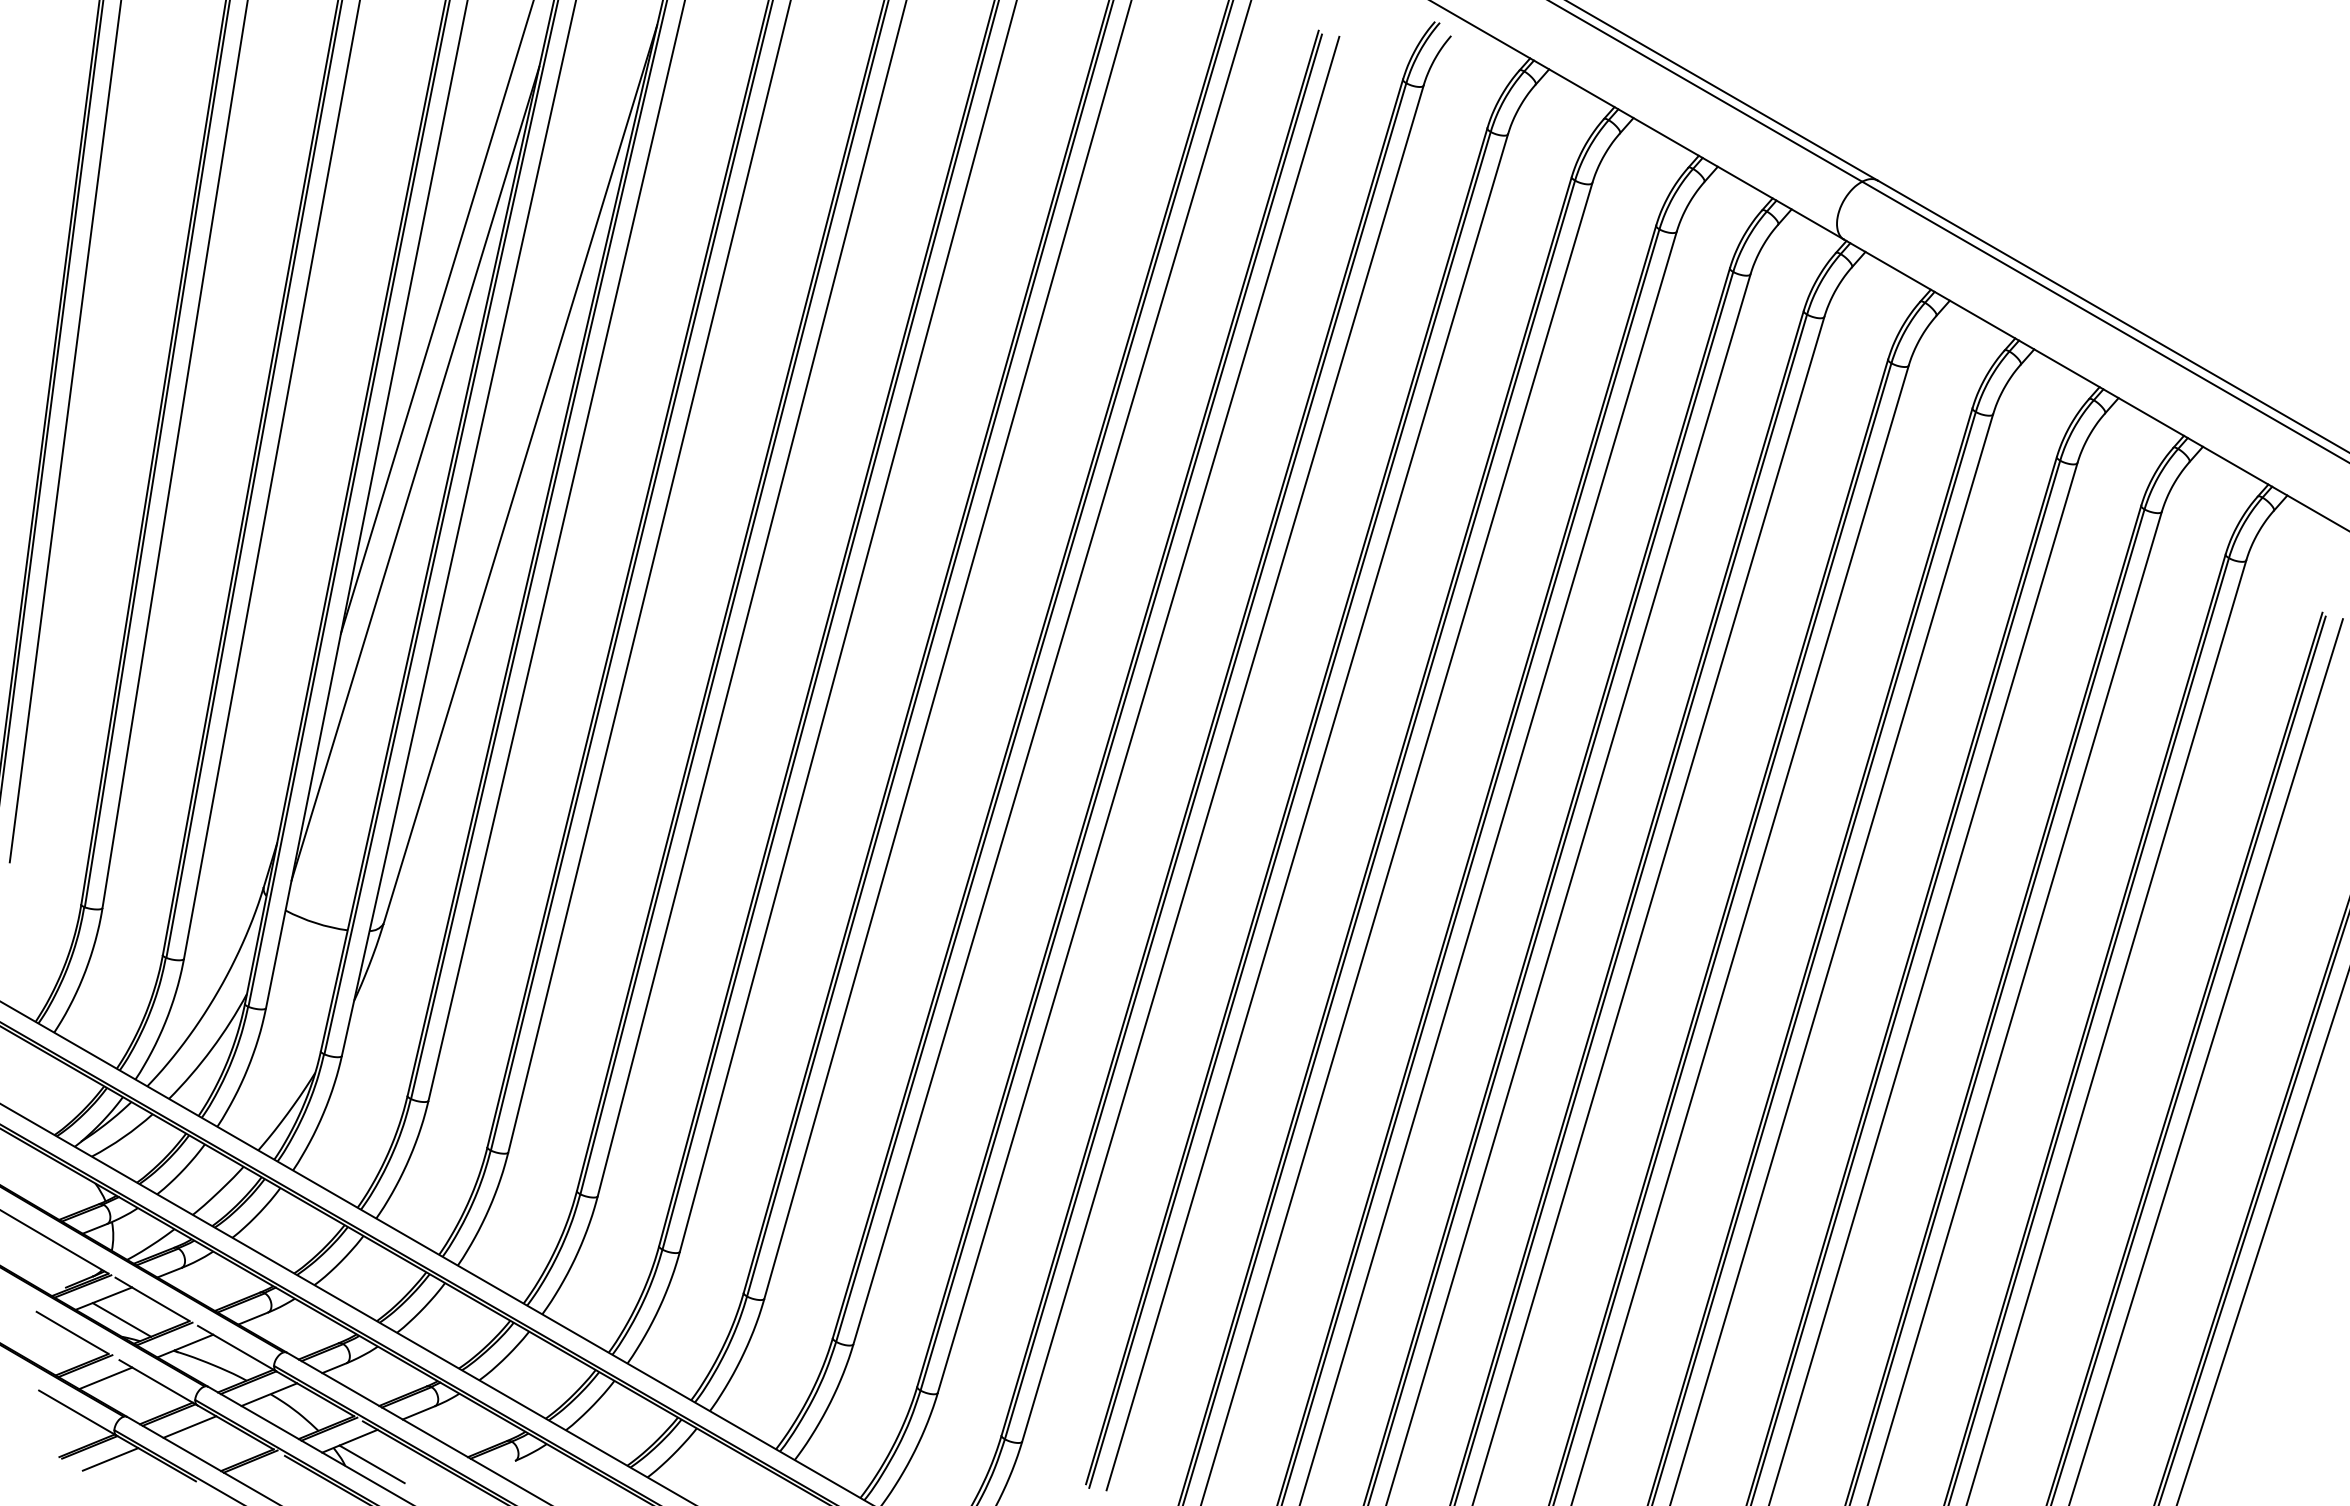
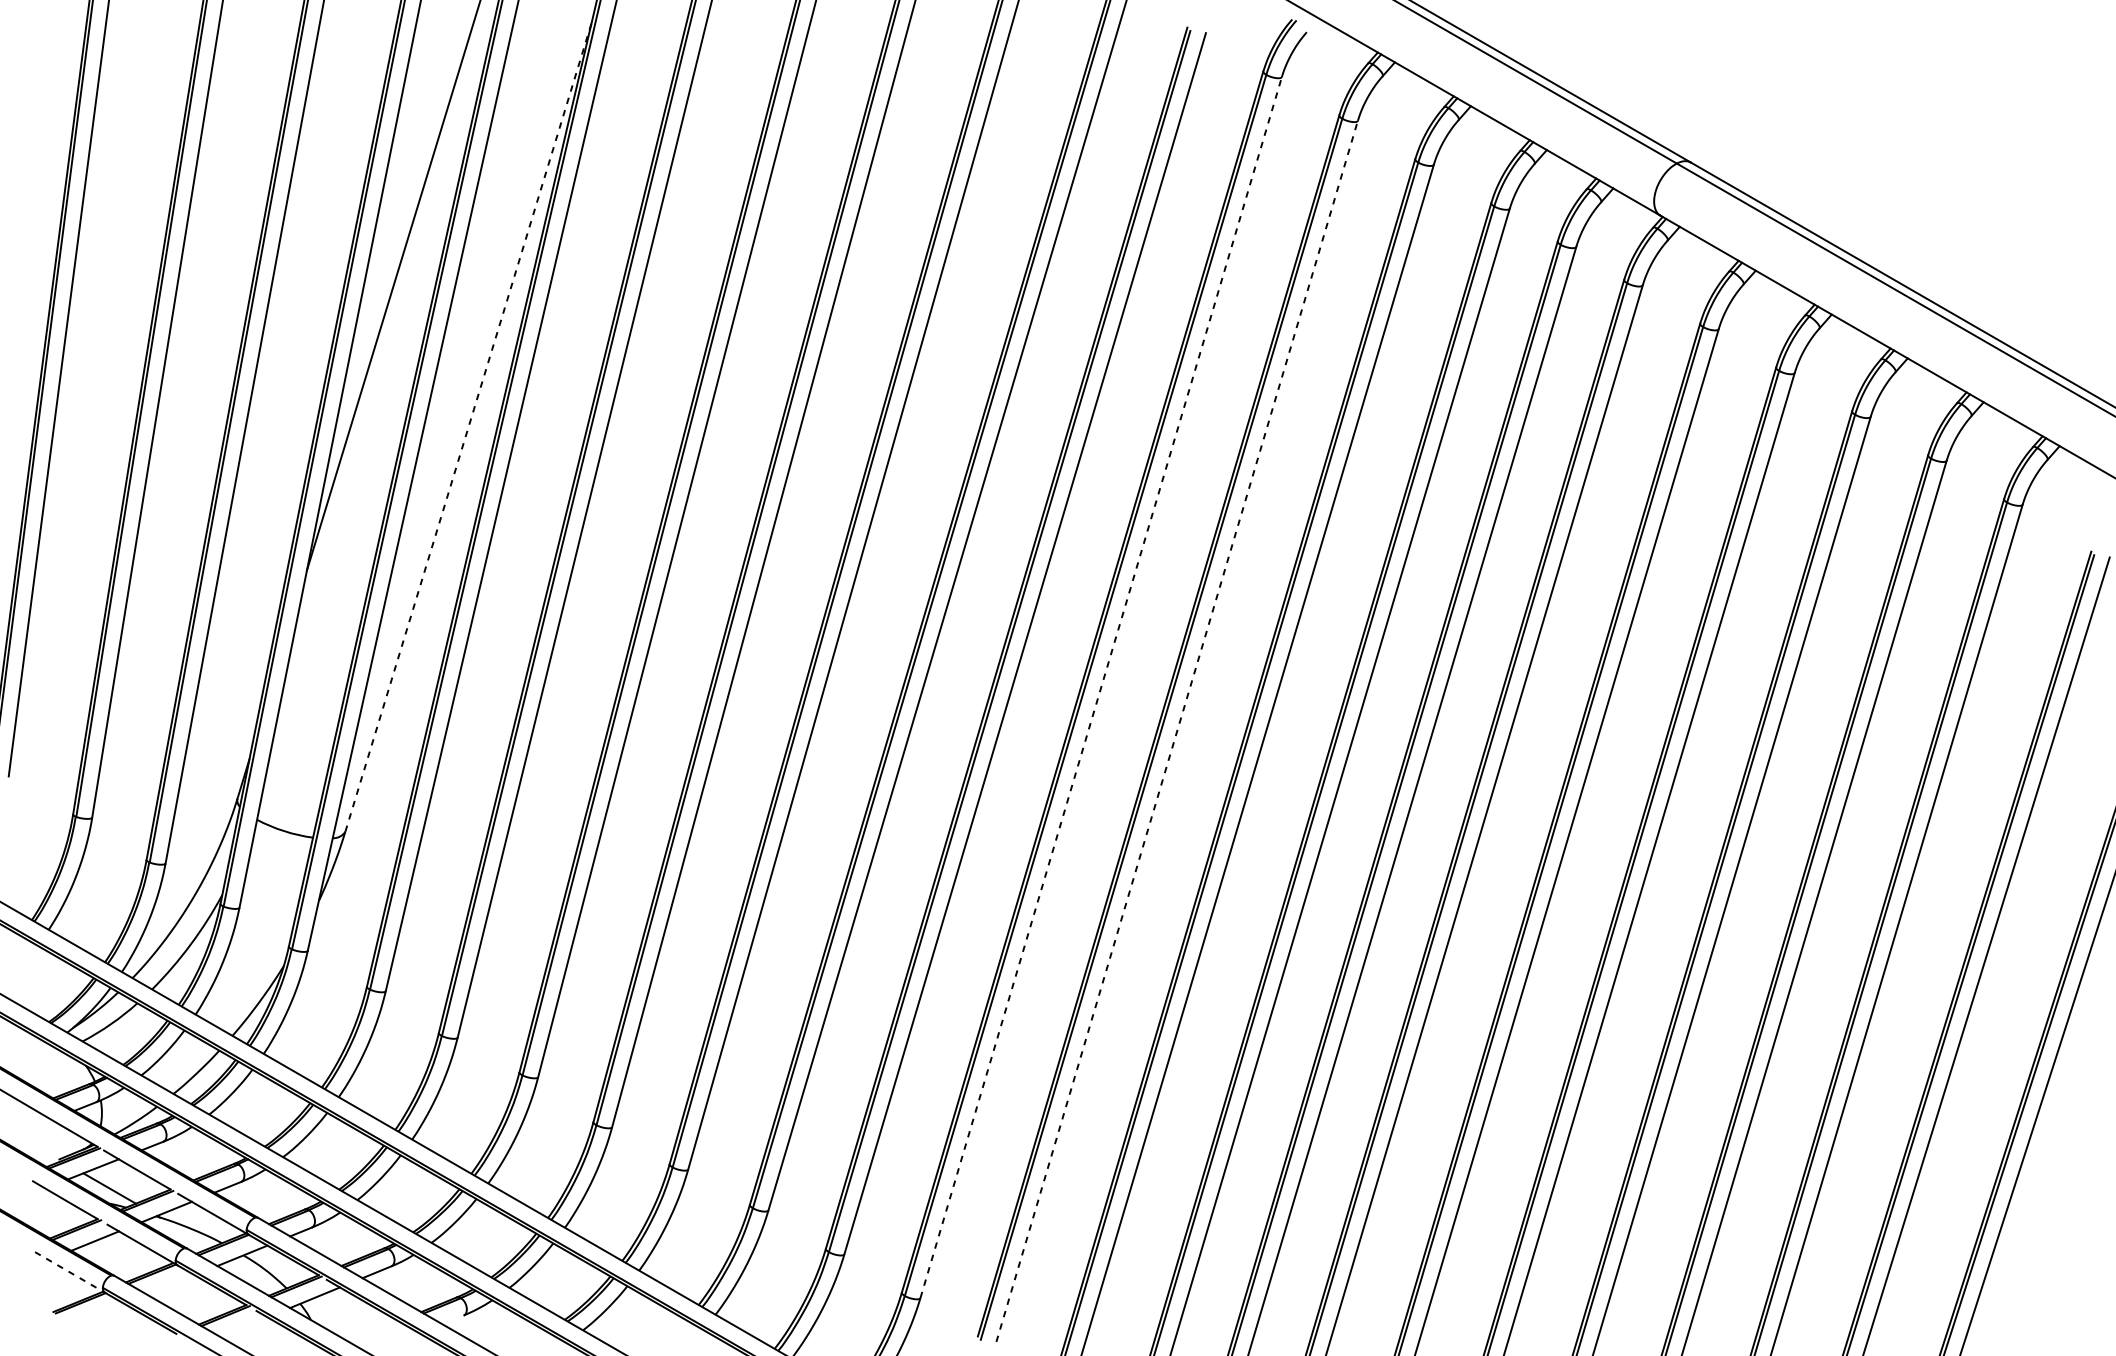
line: (415, 473) -> (374, 426), removed
line: (520, 474) -> (468, 427), solid -> dashed
line: (1223, 763) -> (1101, 687), solid -> dashed
line: (1307, 811) -> (1177, 730), solid -> dashed
line: (77, 1413) -> (69, 1272), solid -> dashed
line: (189, 1426) -> (170, 1284), removed
line: (110, 1459) -> (99, 1314), removed
line: (371, 1464) -> (334, 1318), removed

